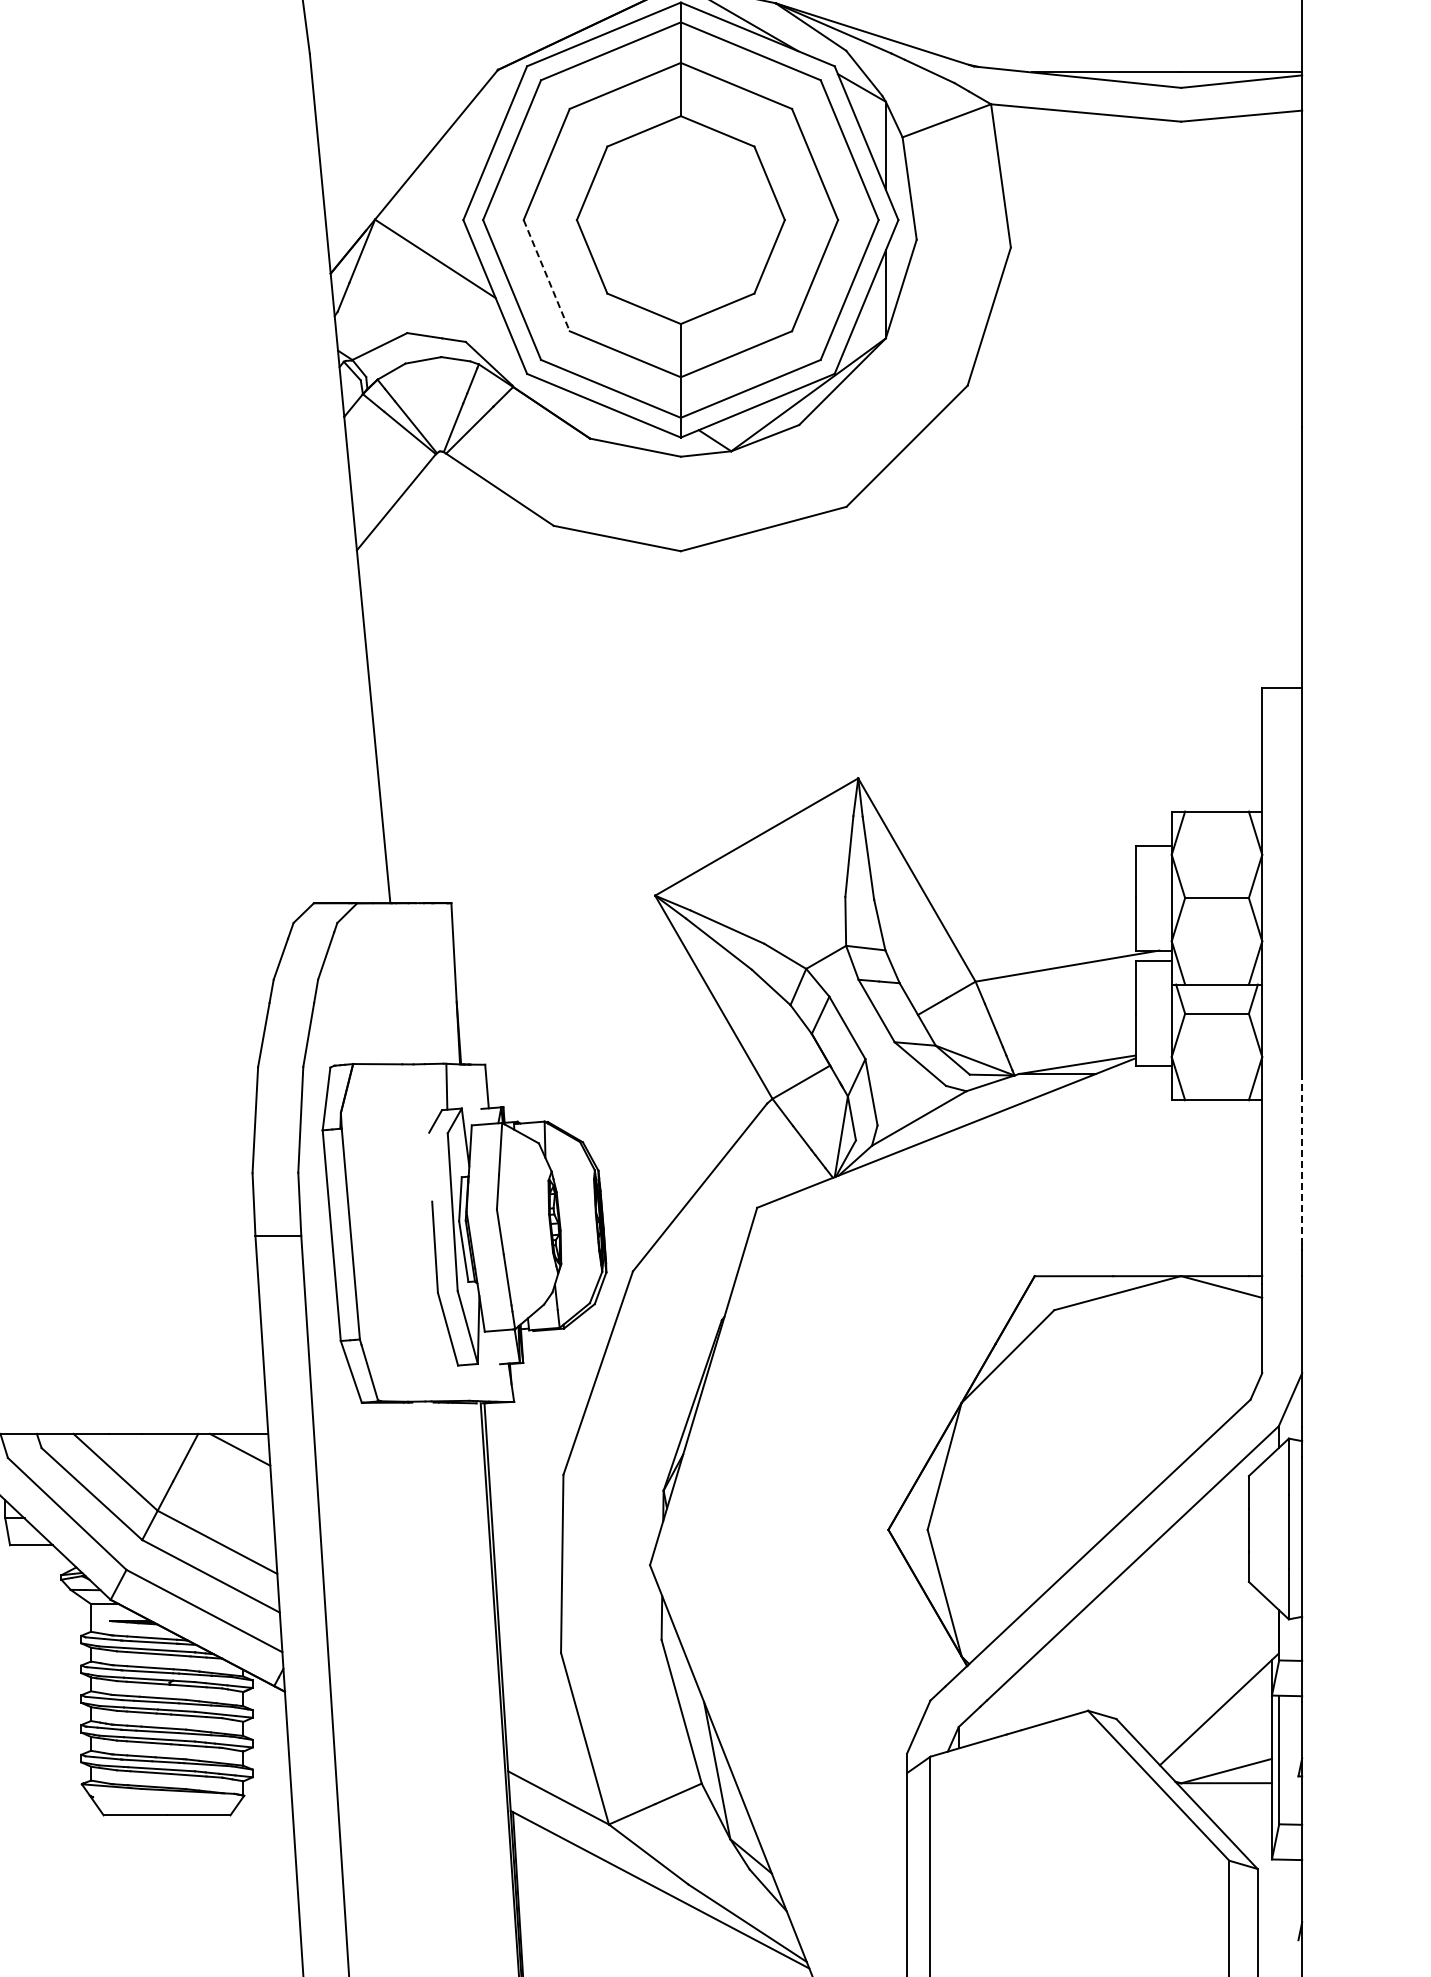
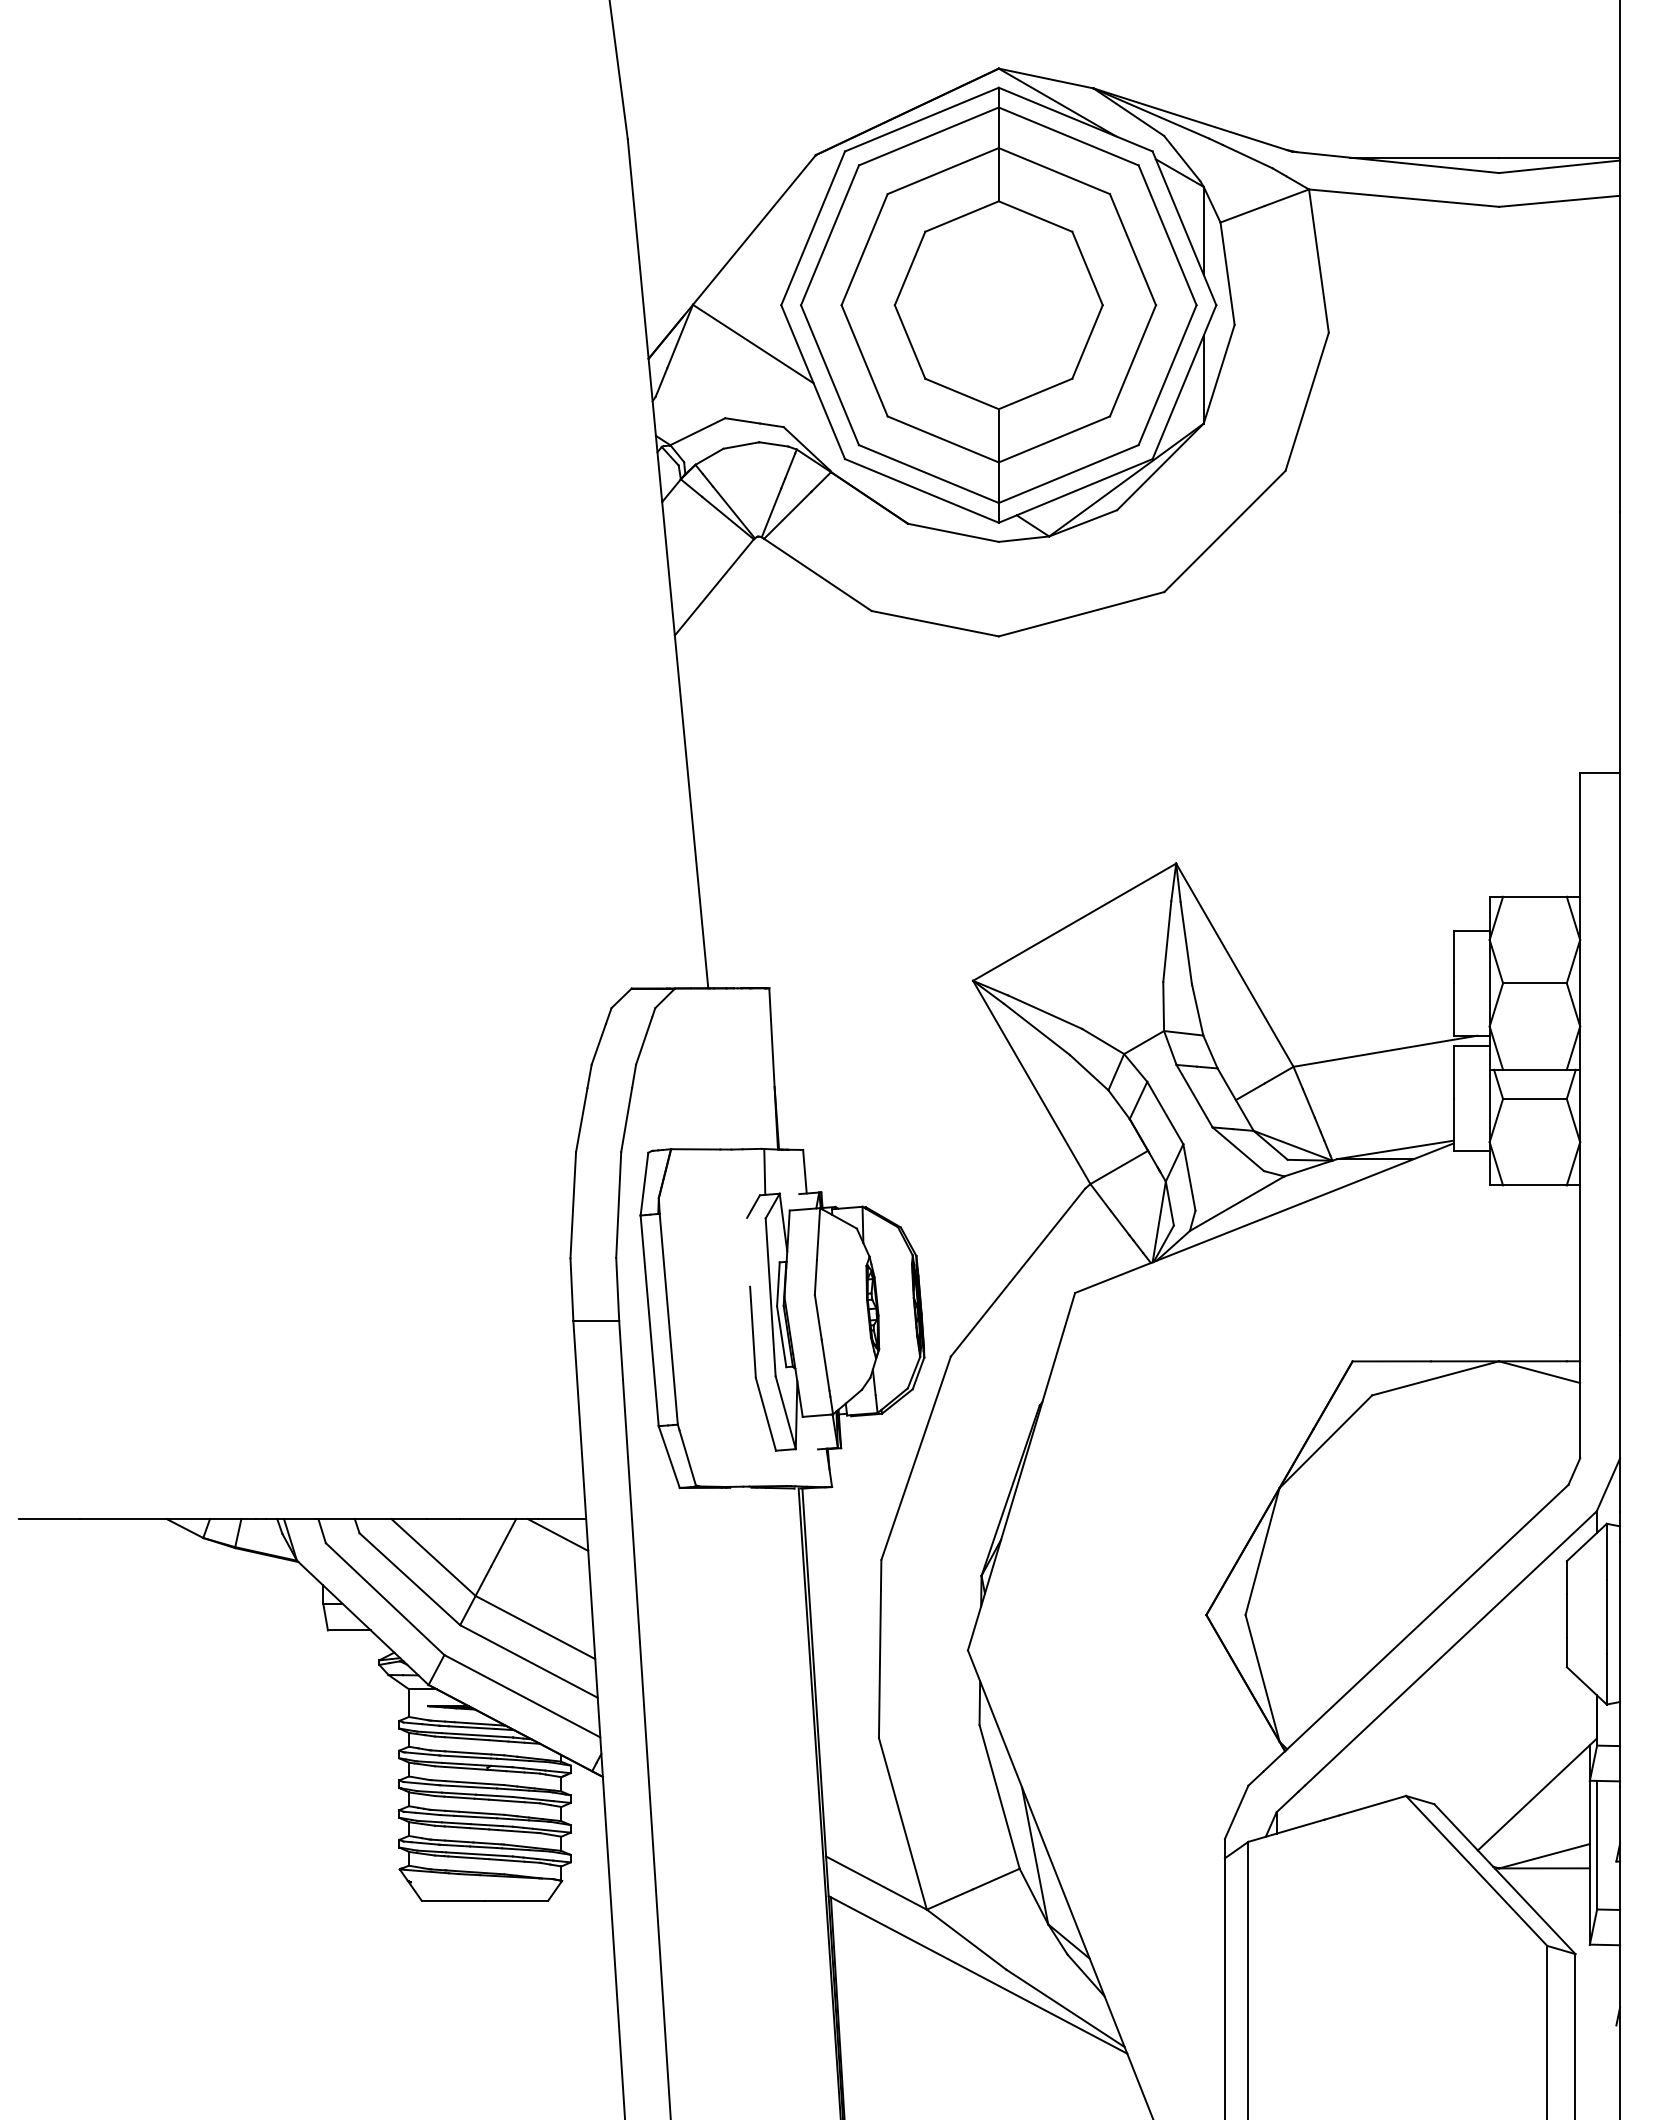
line: (546, 276) -> (864, 361), dashed -> solid
line: (1302, 1159) -> (1620, 1244), dashed -> solid

